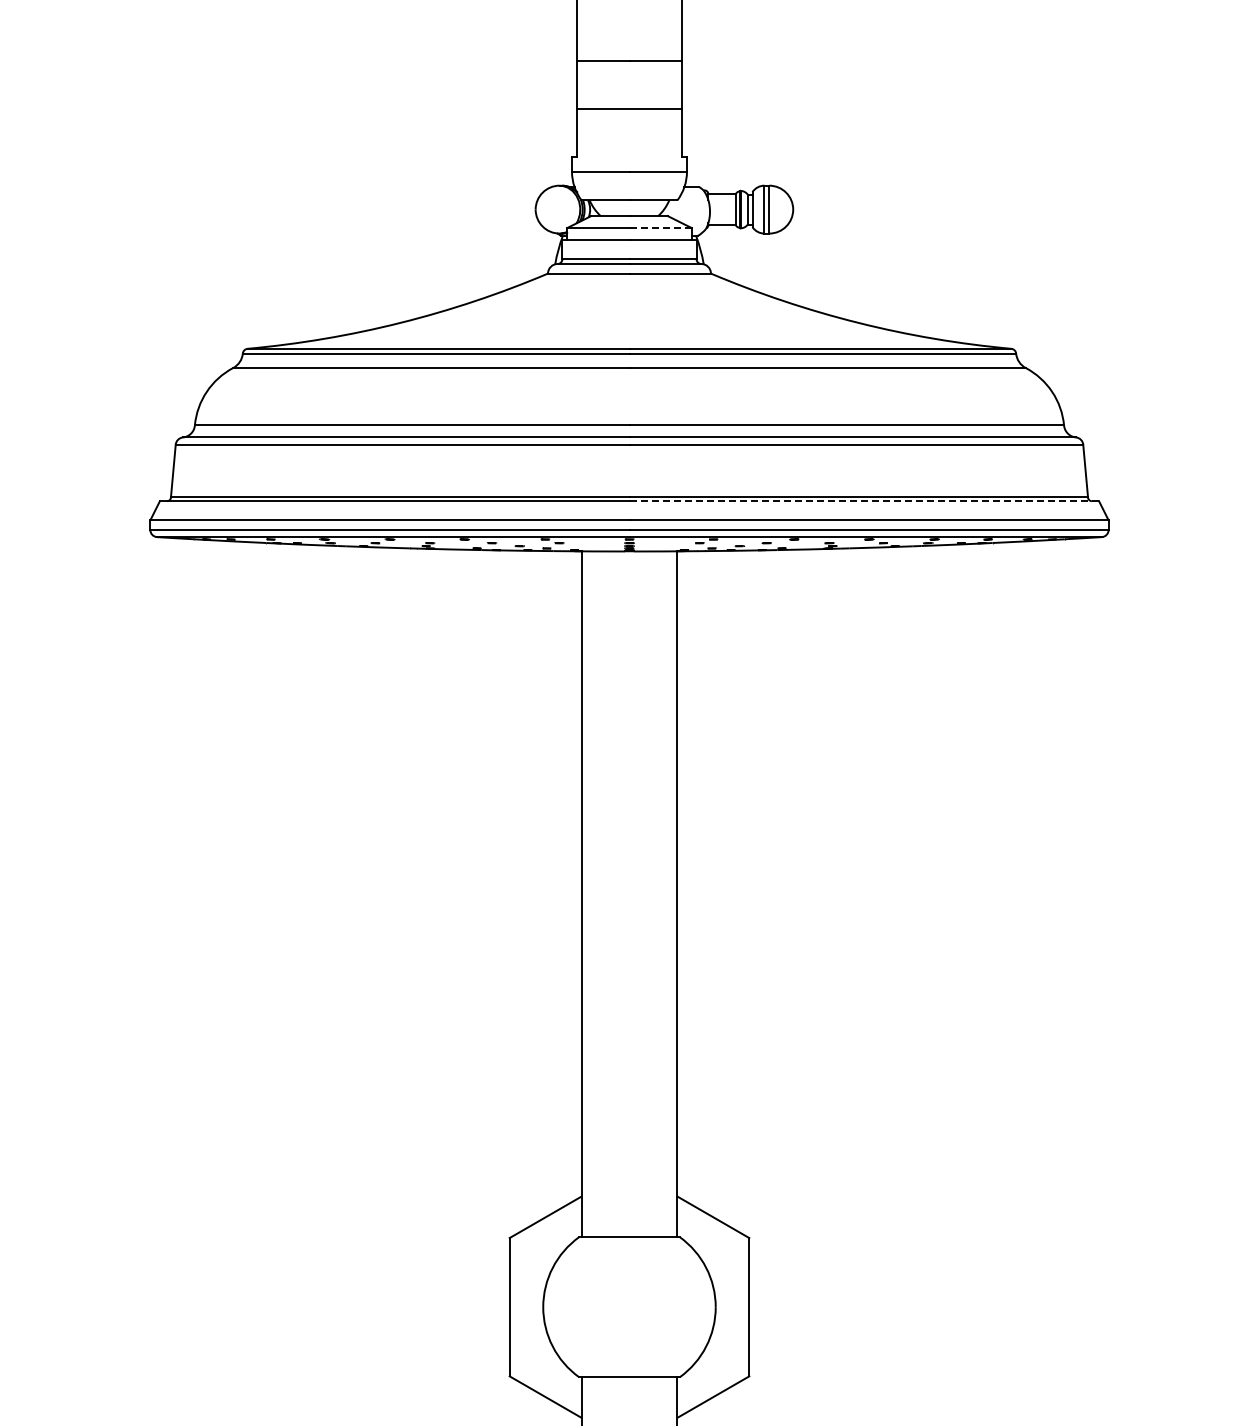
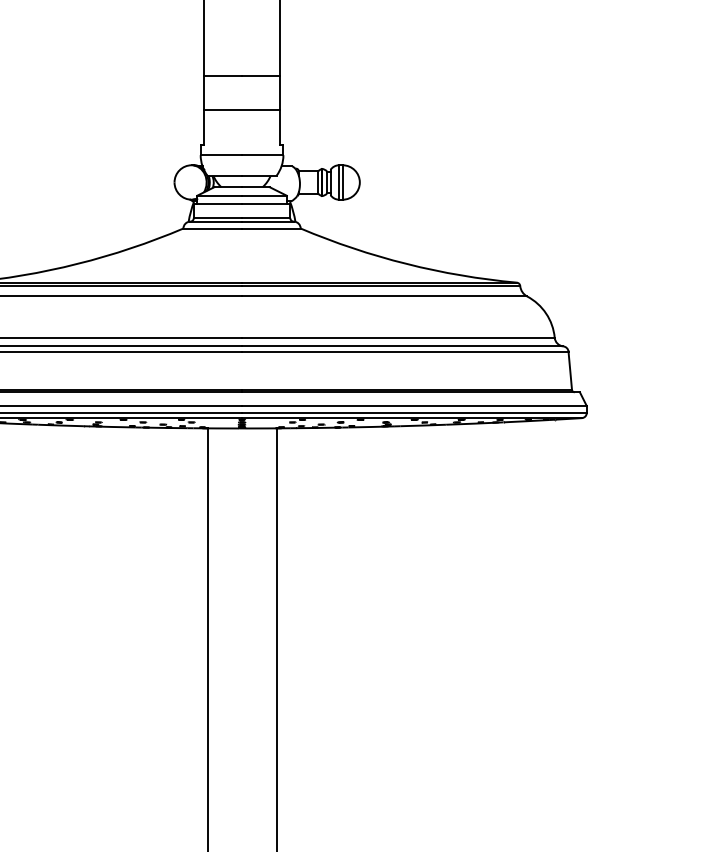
line: (661, 228) -> (265, 196), dashed -> solid
line: (864, 501) -> (411, 392), dashed -> solid

